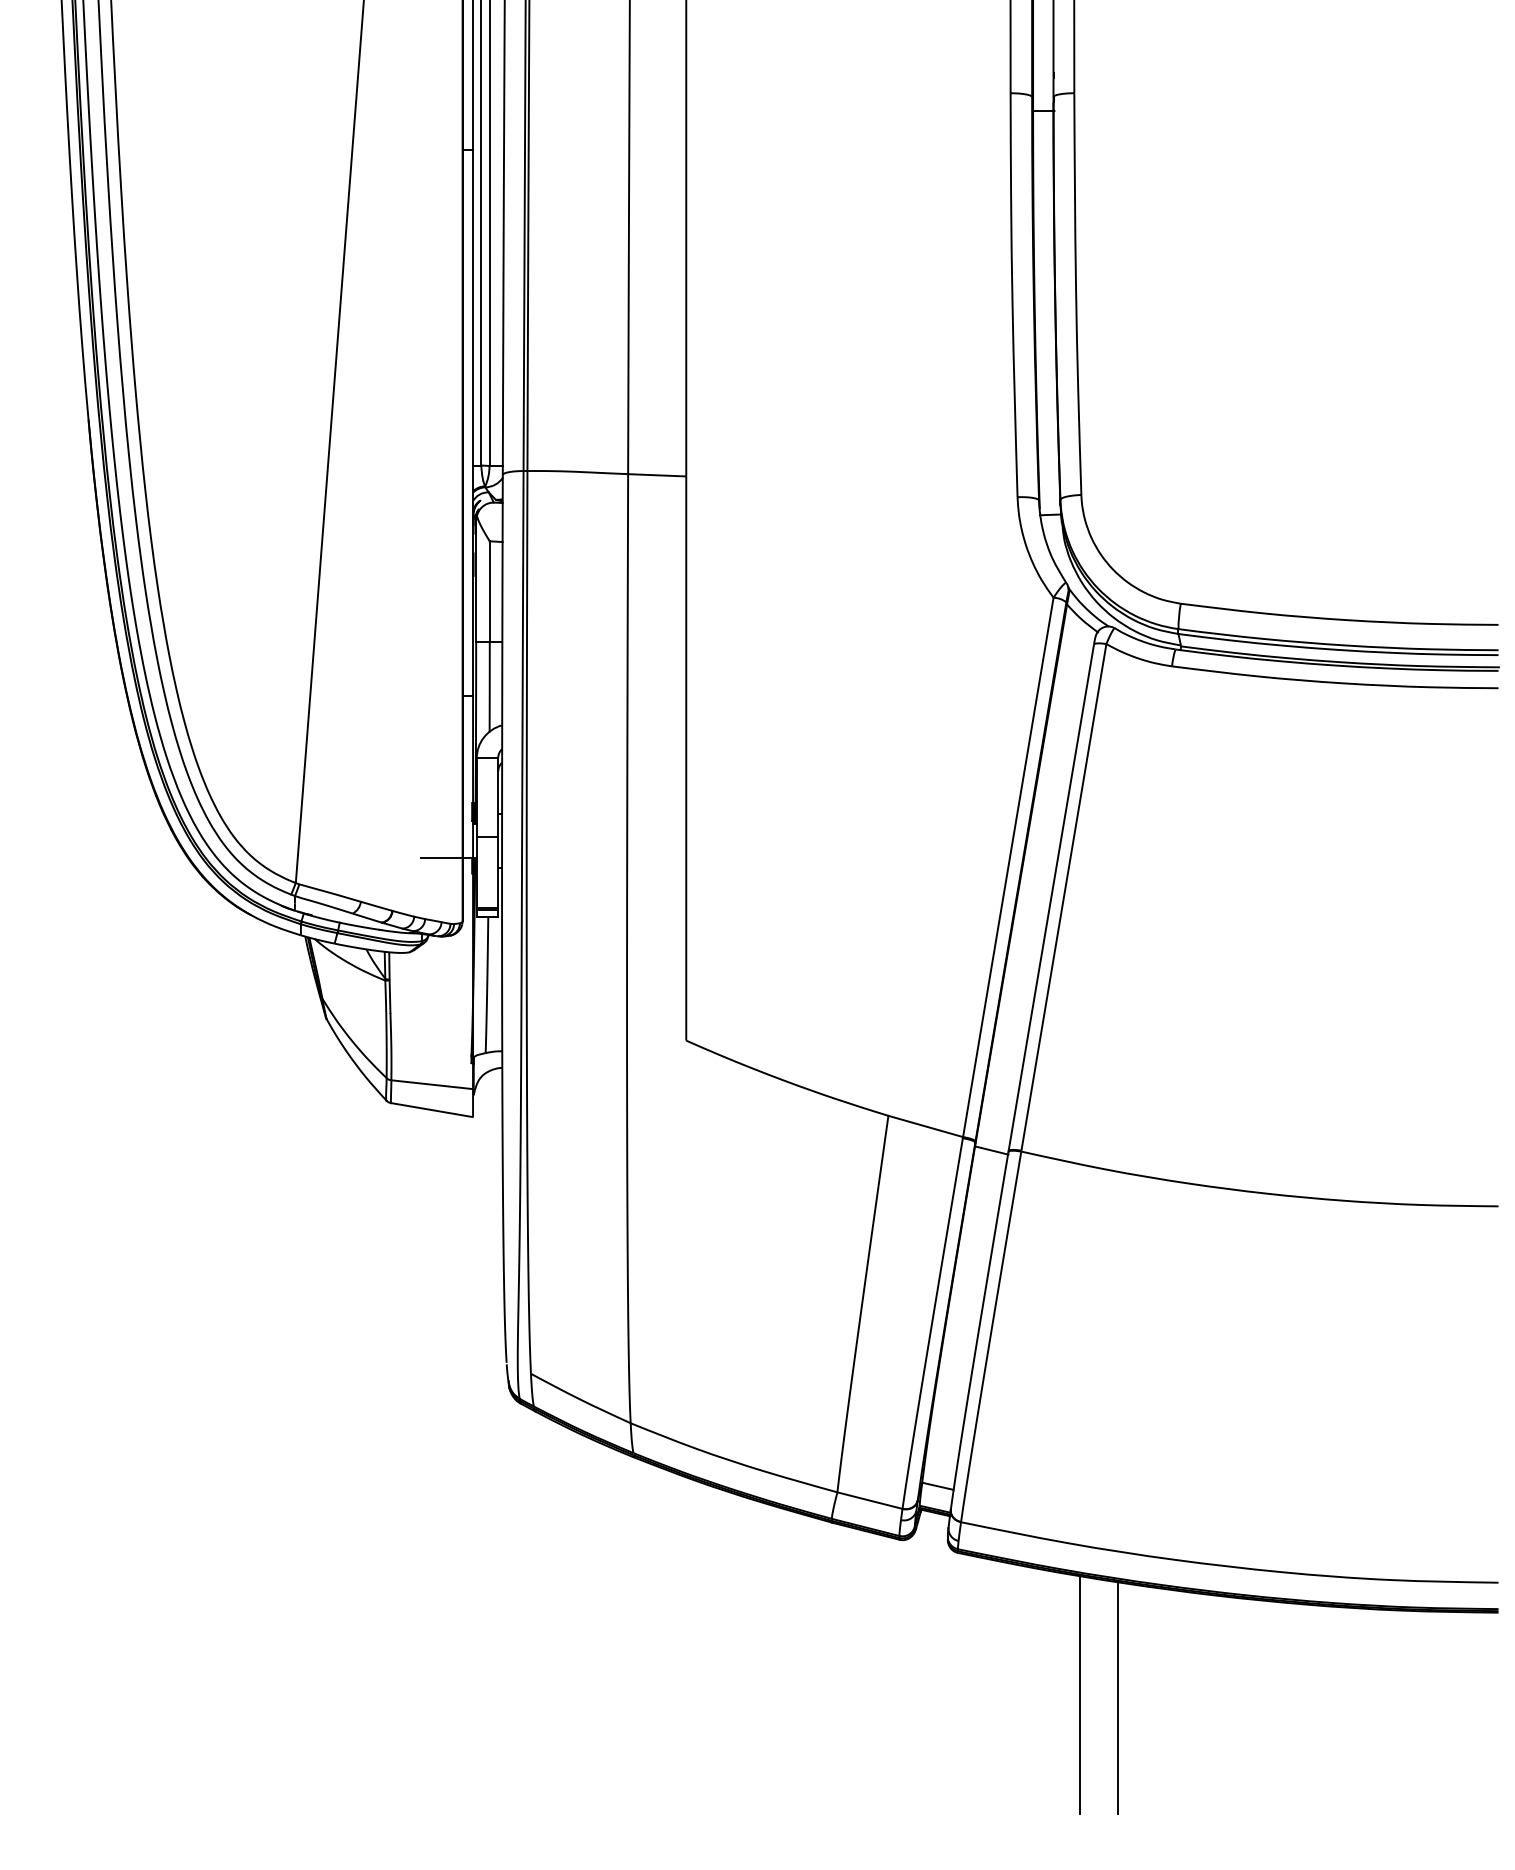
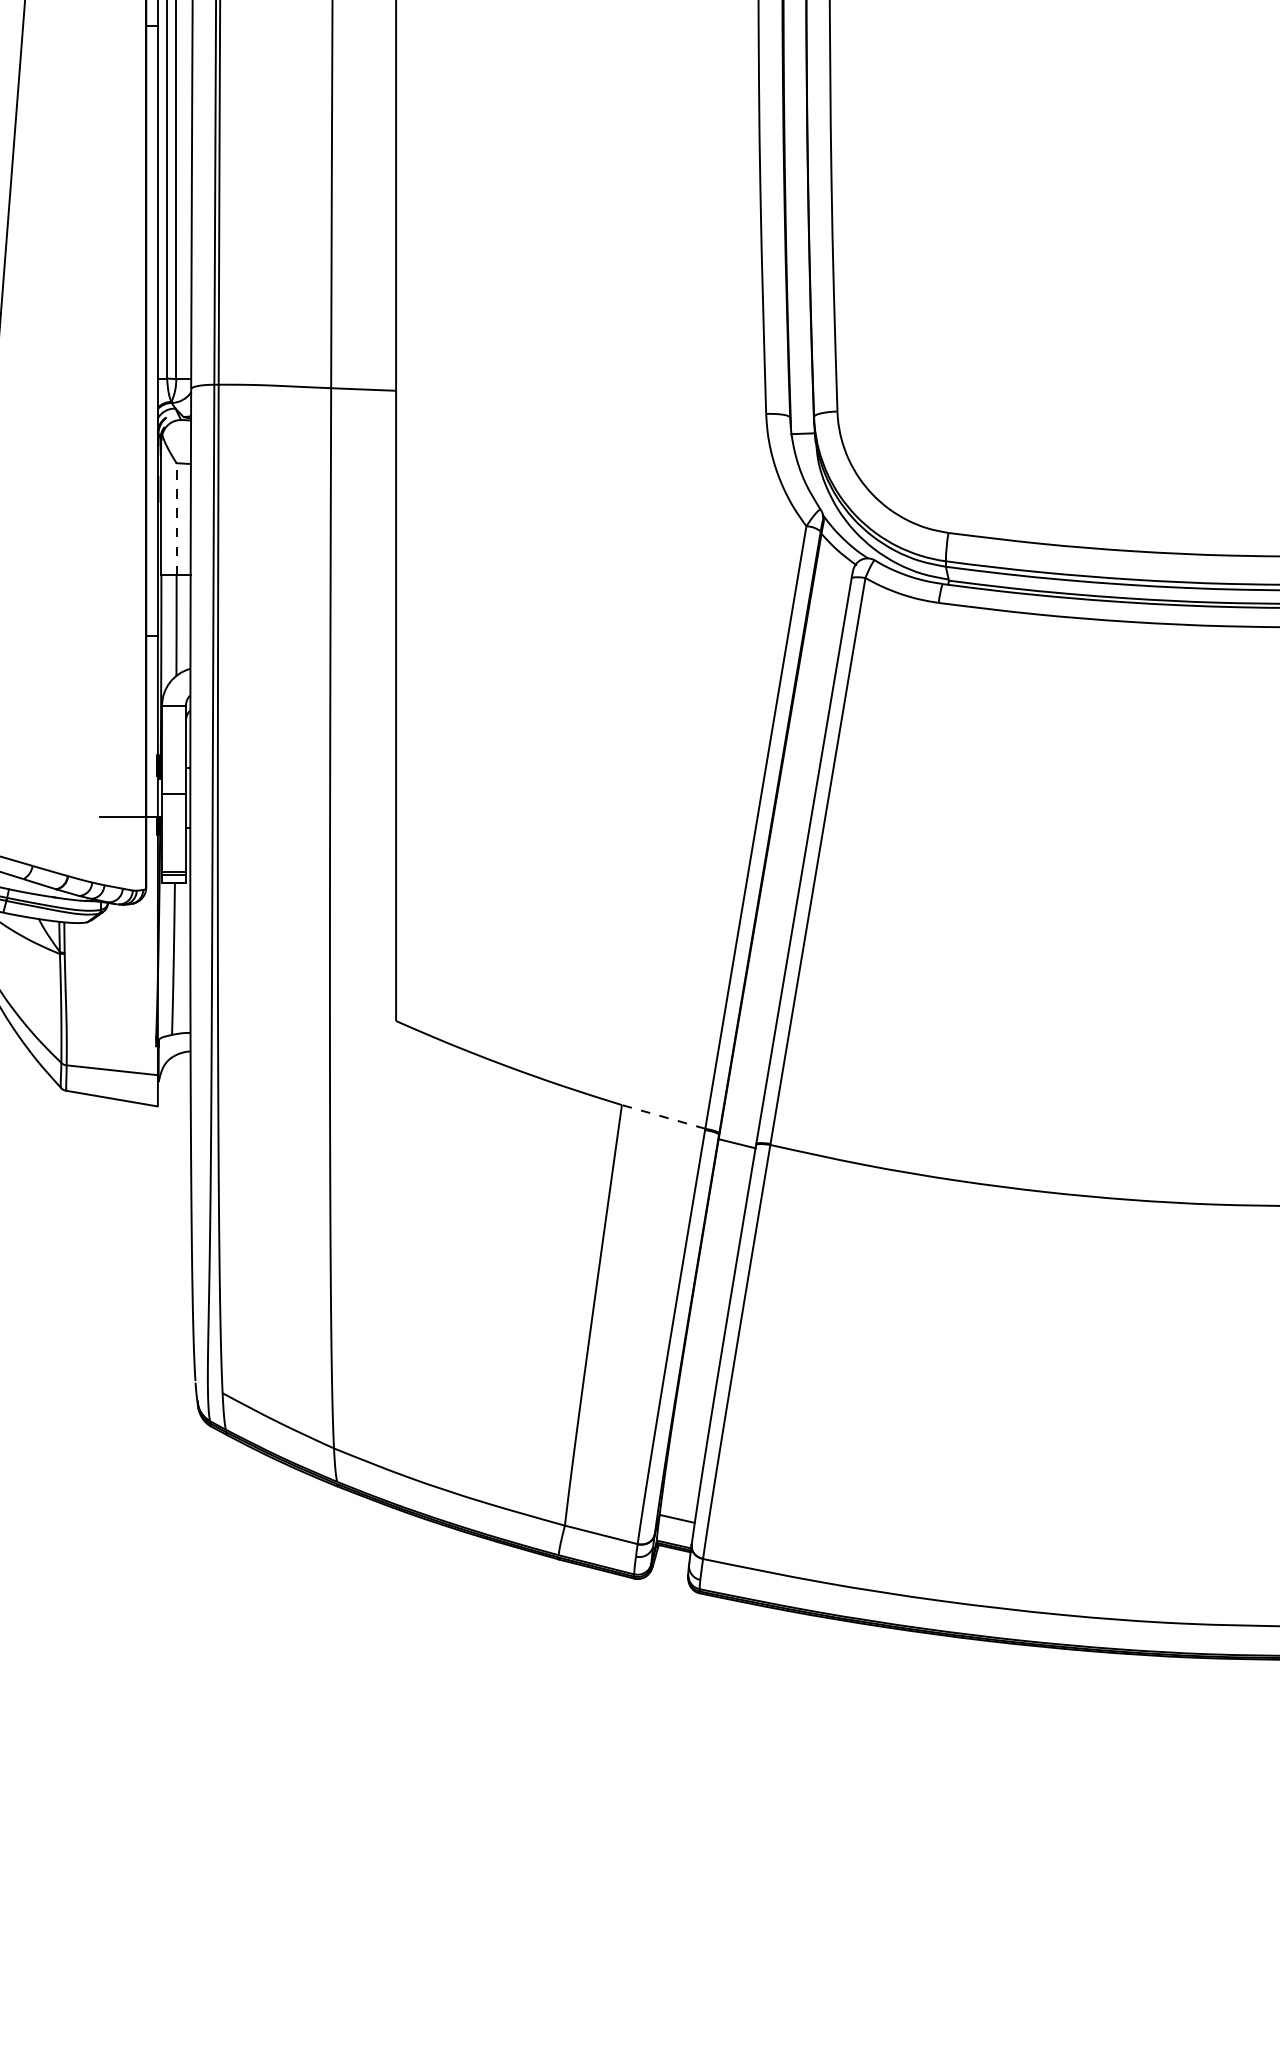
line: (489, 590) -> (176, 518), solid -> dashed
line: (925, 1126) -> (663, 1116), solid -> dashed
line: (1079, 1694) -> (835, 1751), removed
line: (1118, 1697) -> (878, 1754), removed

